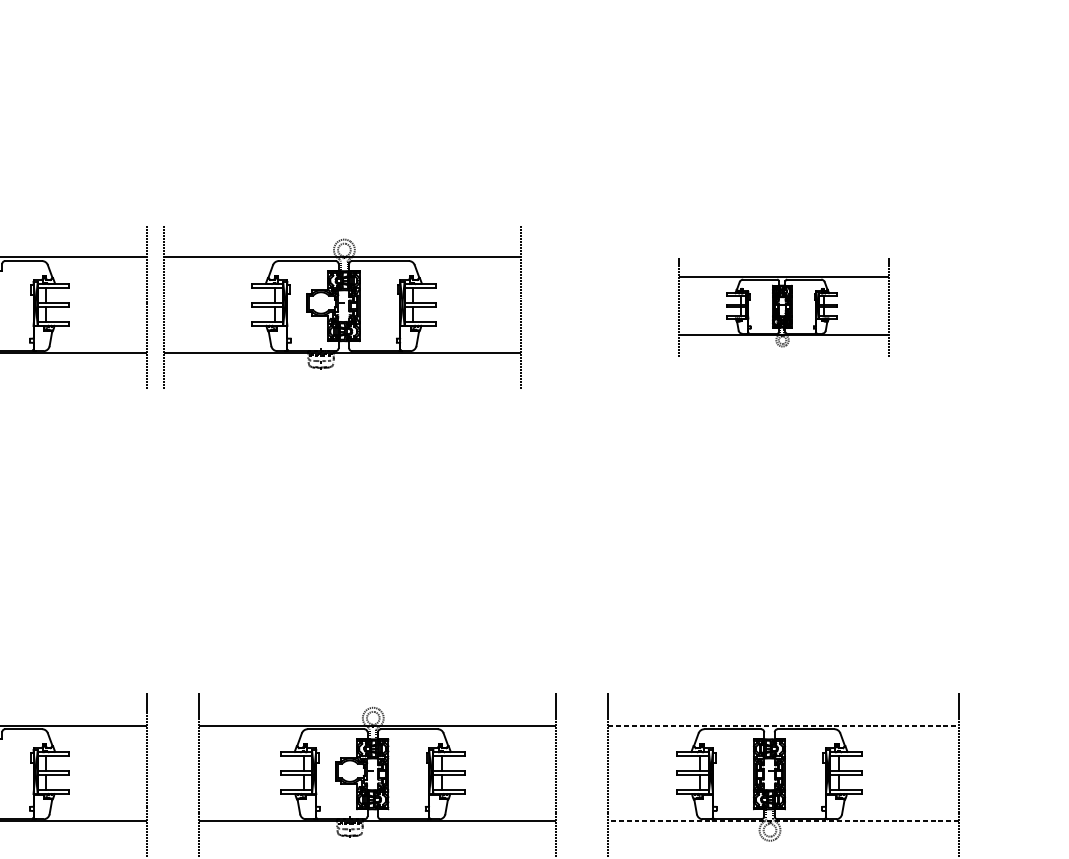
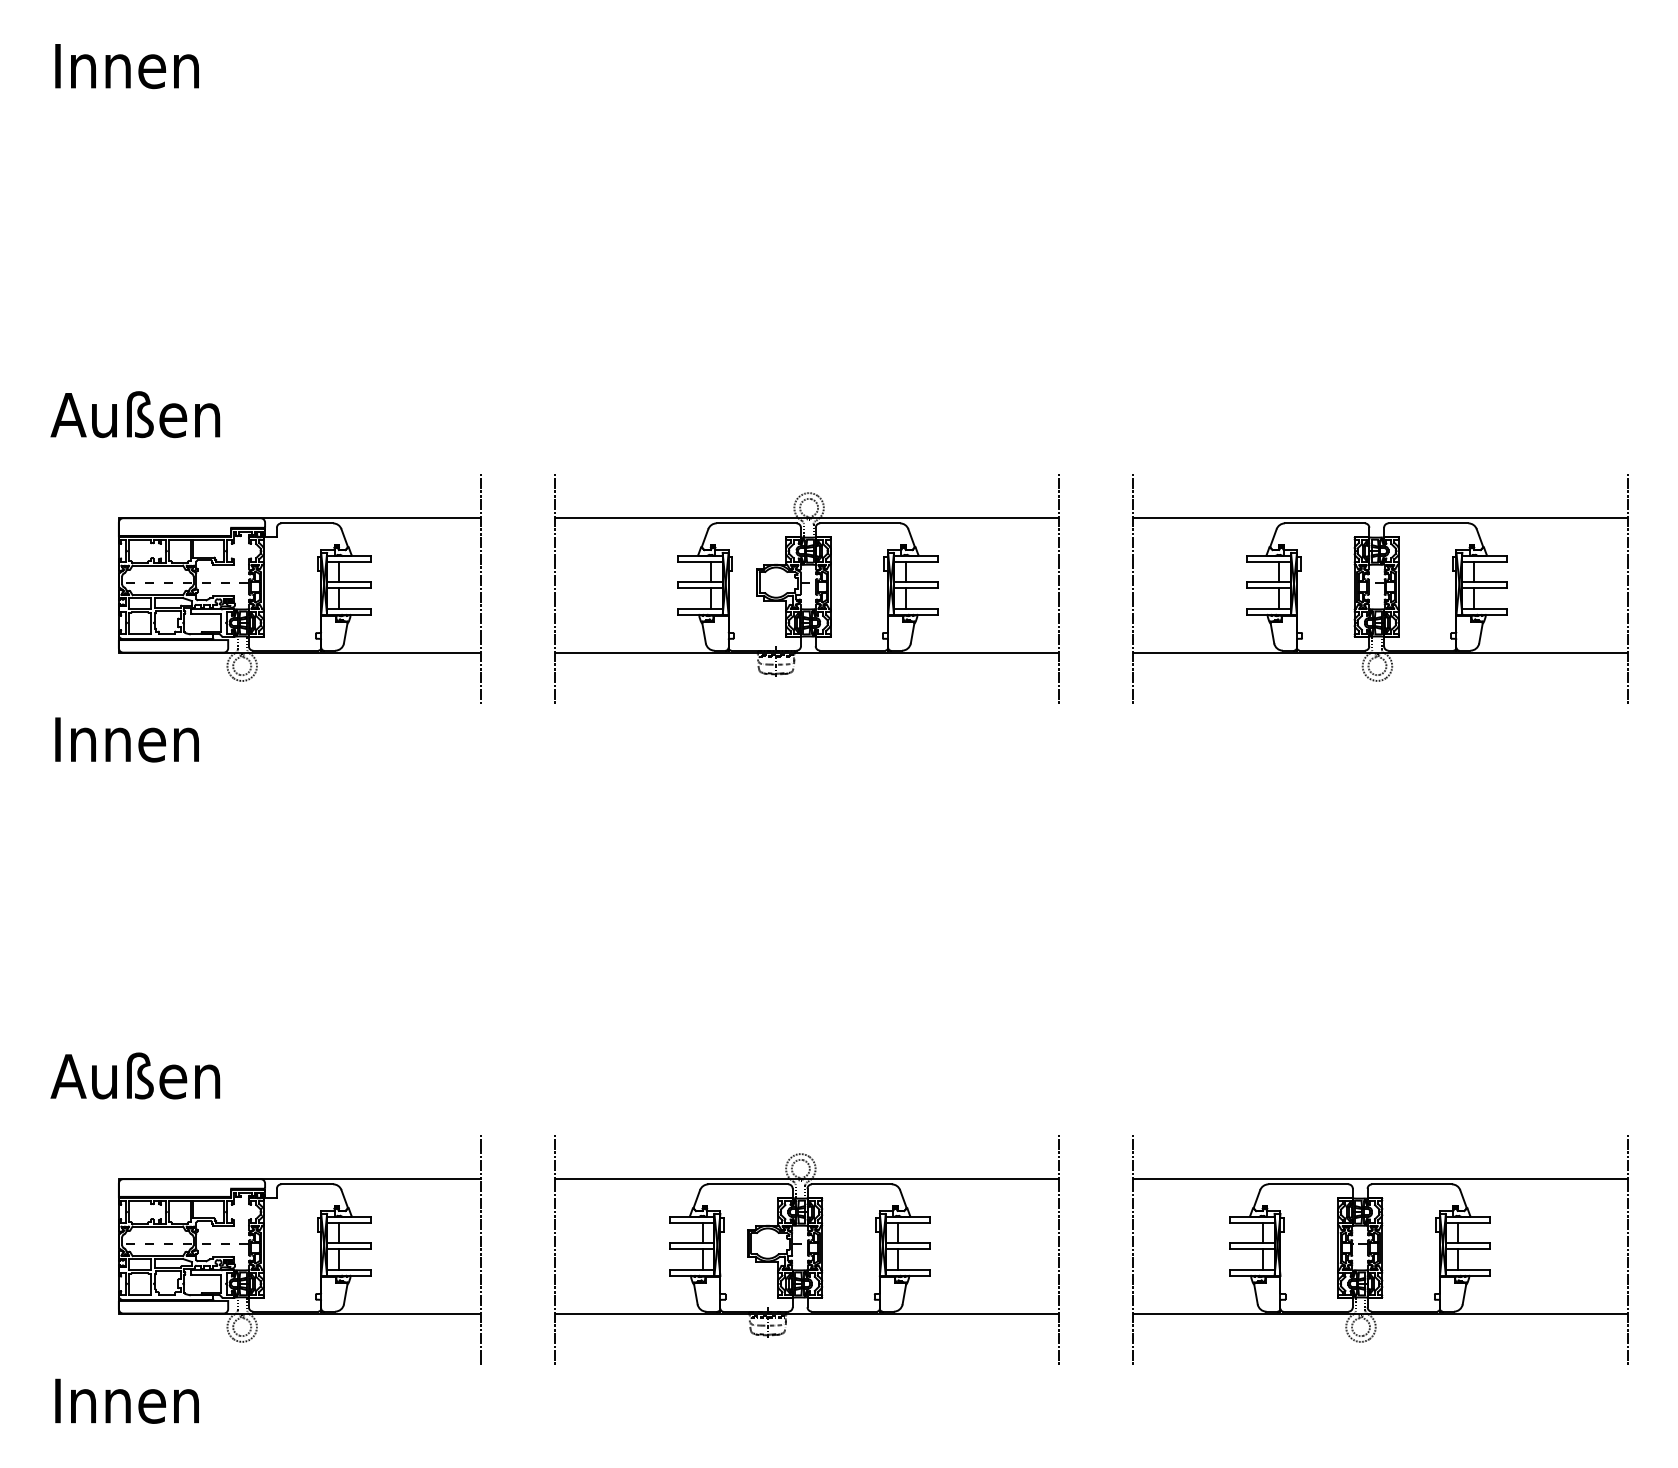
part: (342, 307) -> (806, 588), moved
part: (783, 307) -> (1380, 588), size x1.67
line: (783, 725) -> (1380, 1179), dashed -> solid
line: (783, 820) -> (1379, 1313), dashed -> solid

